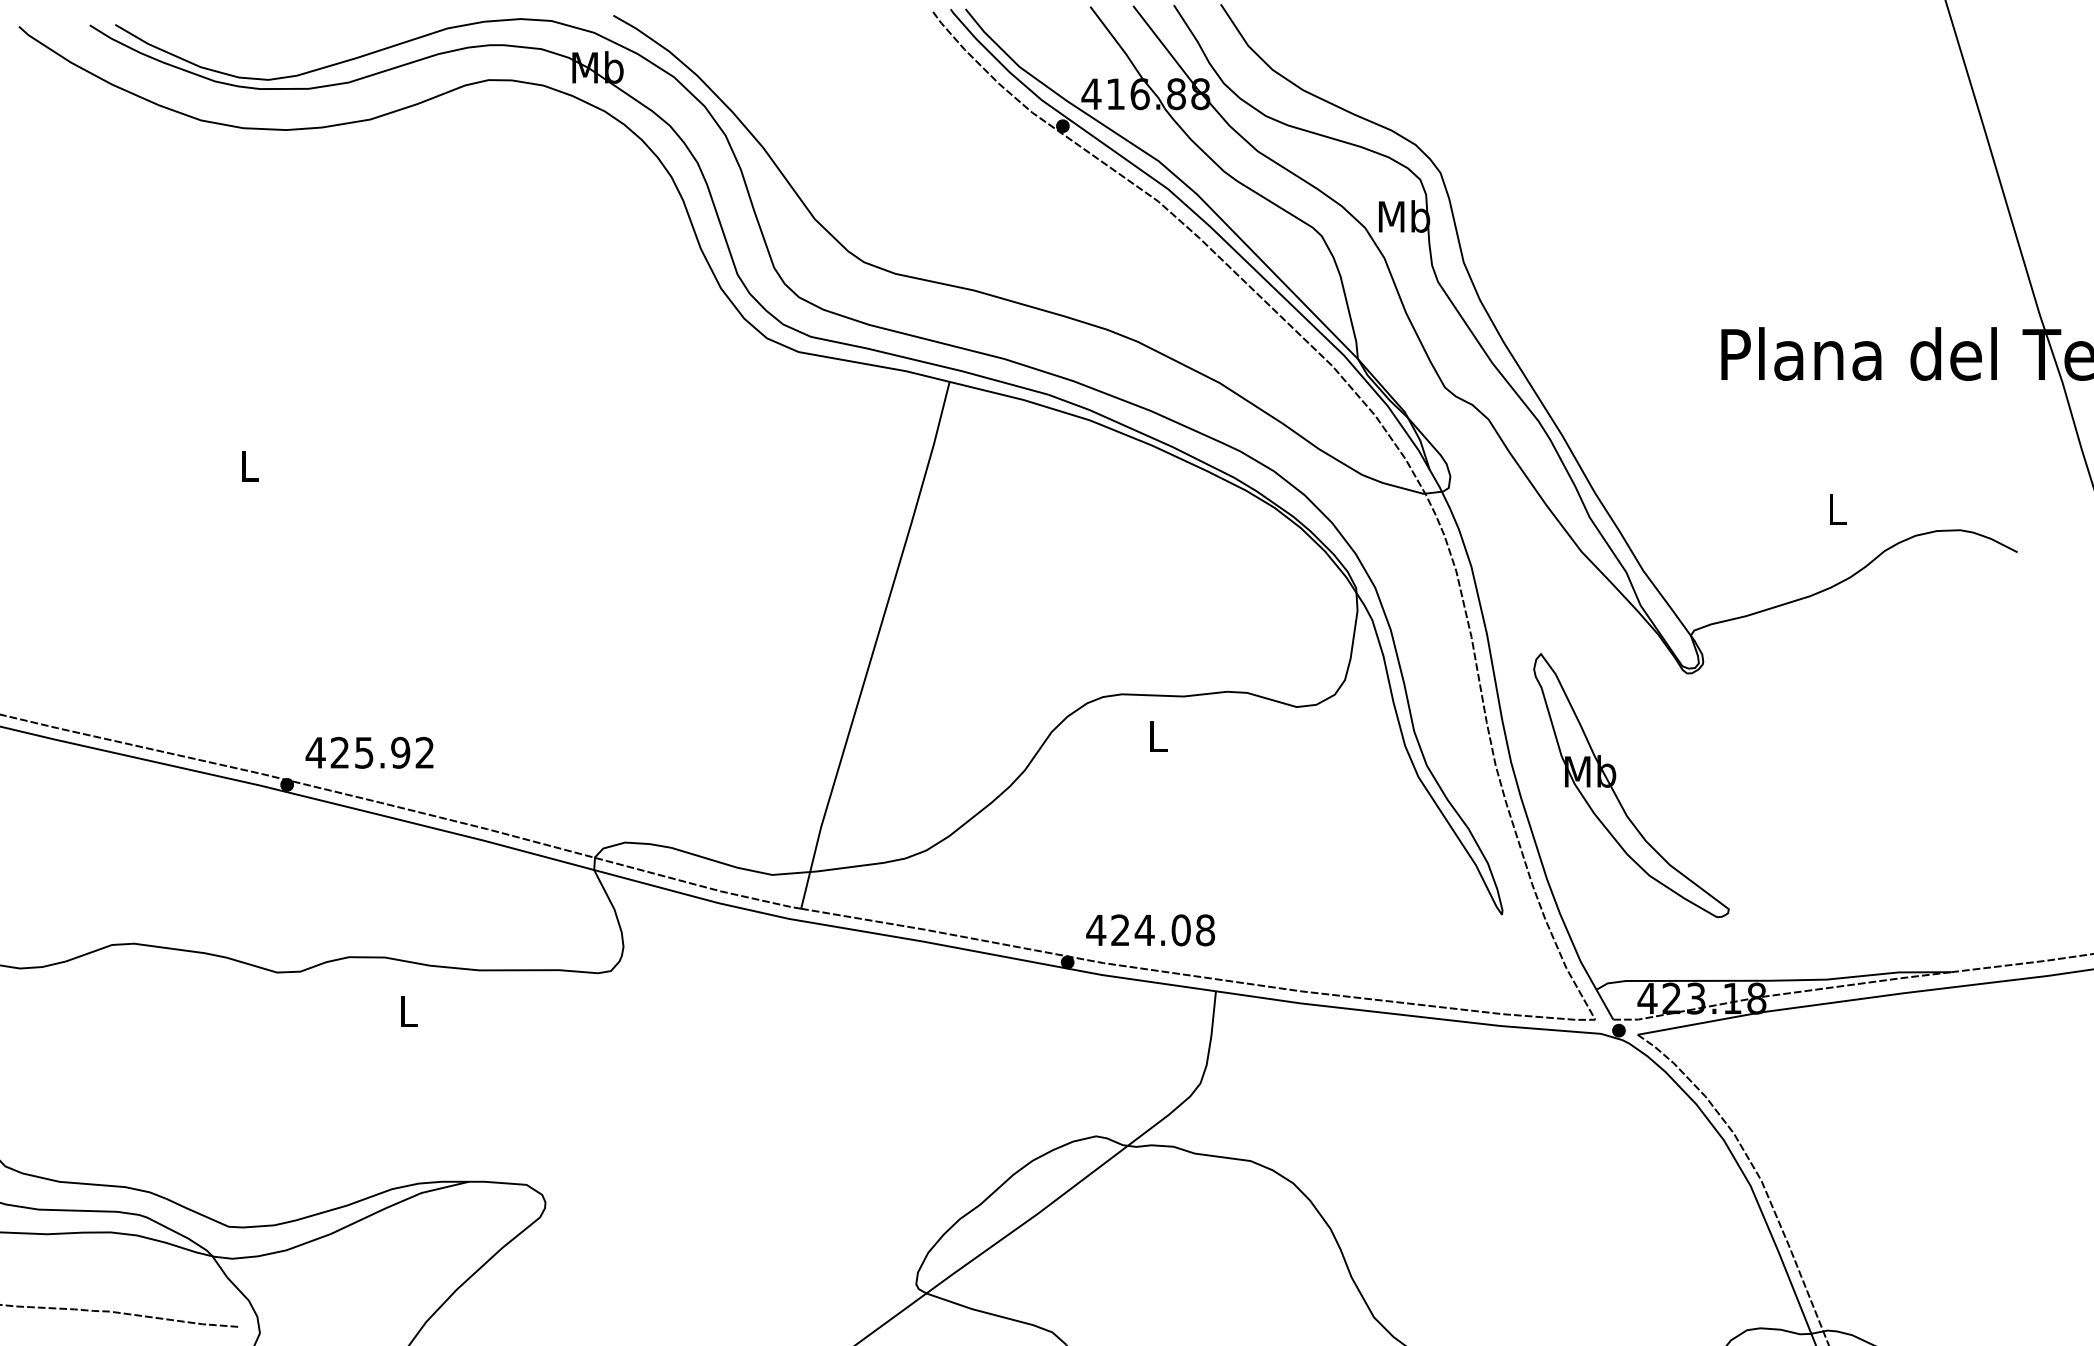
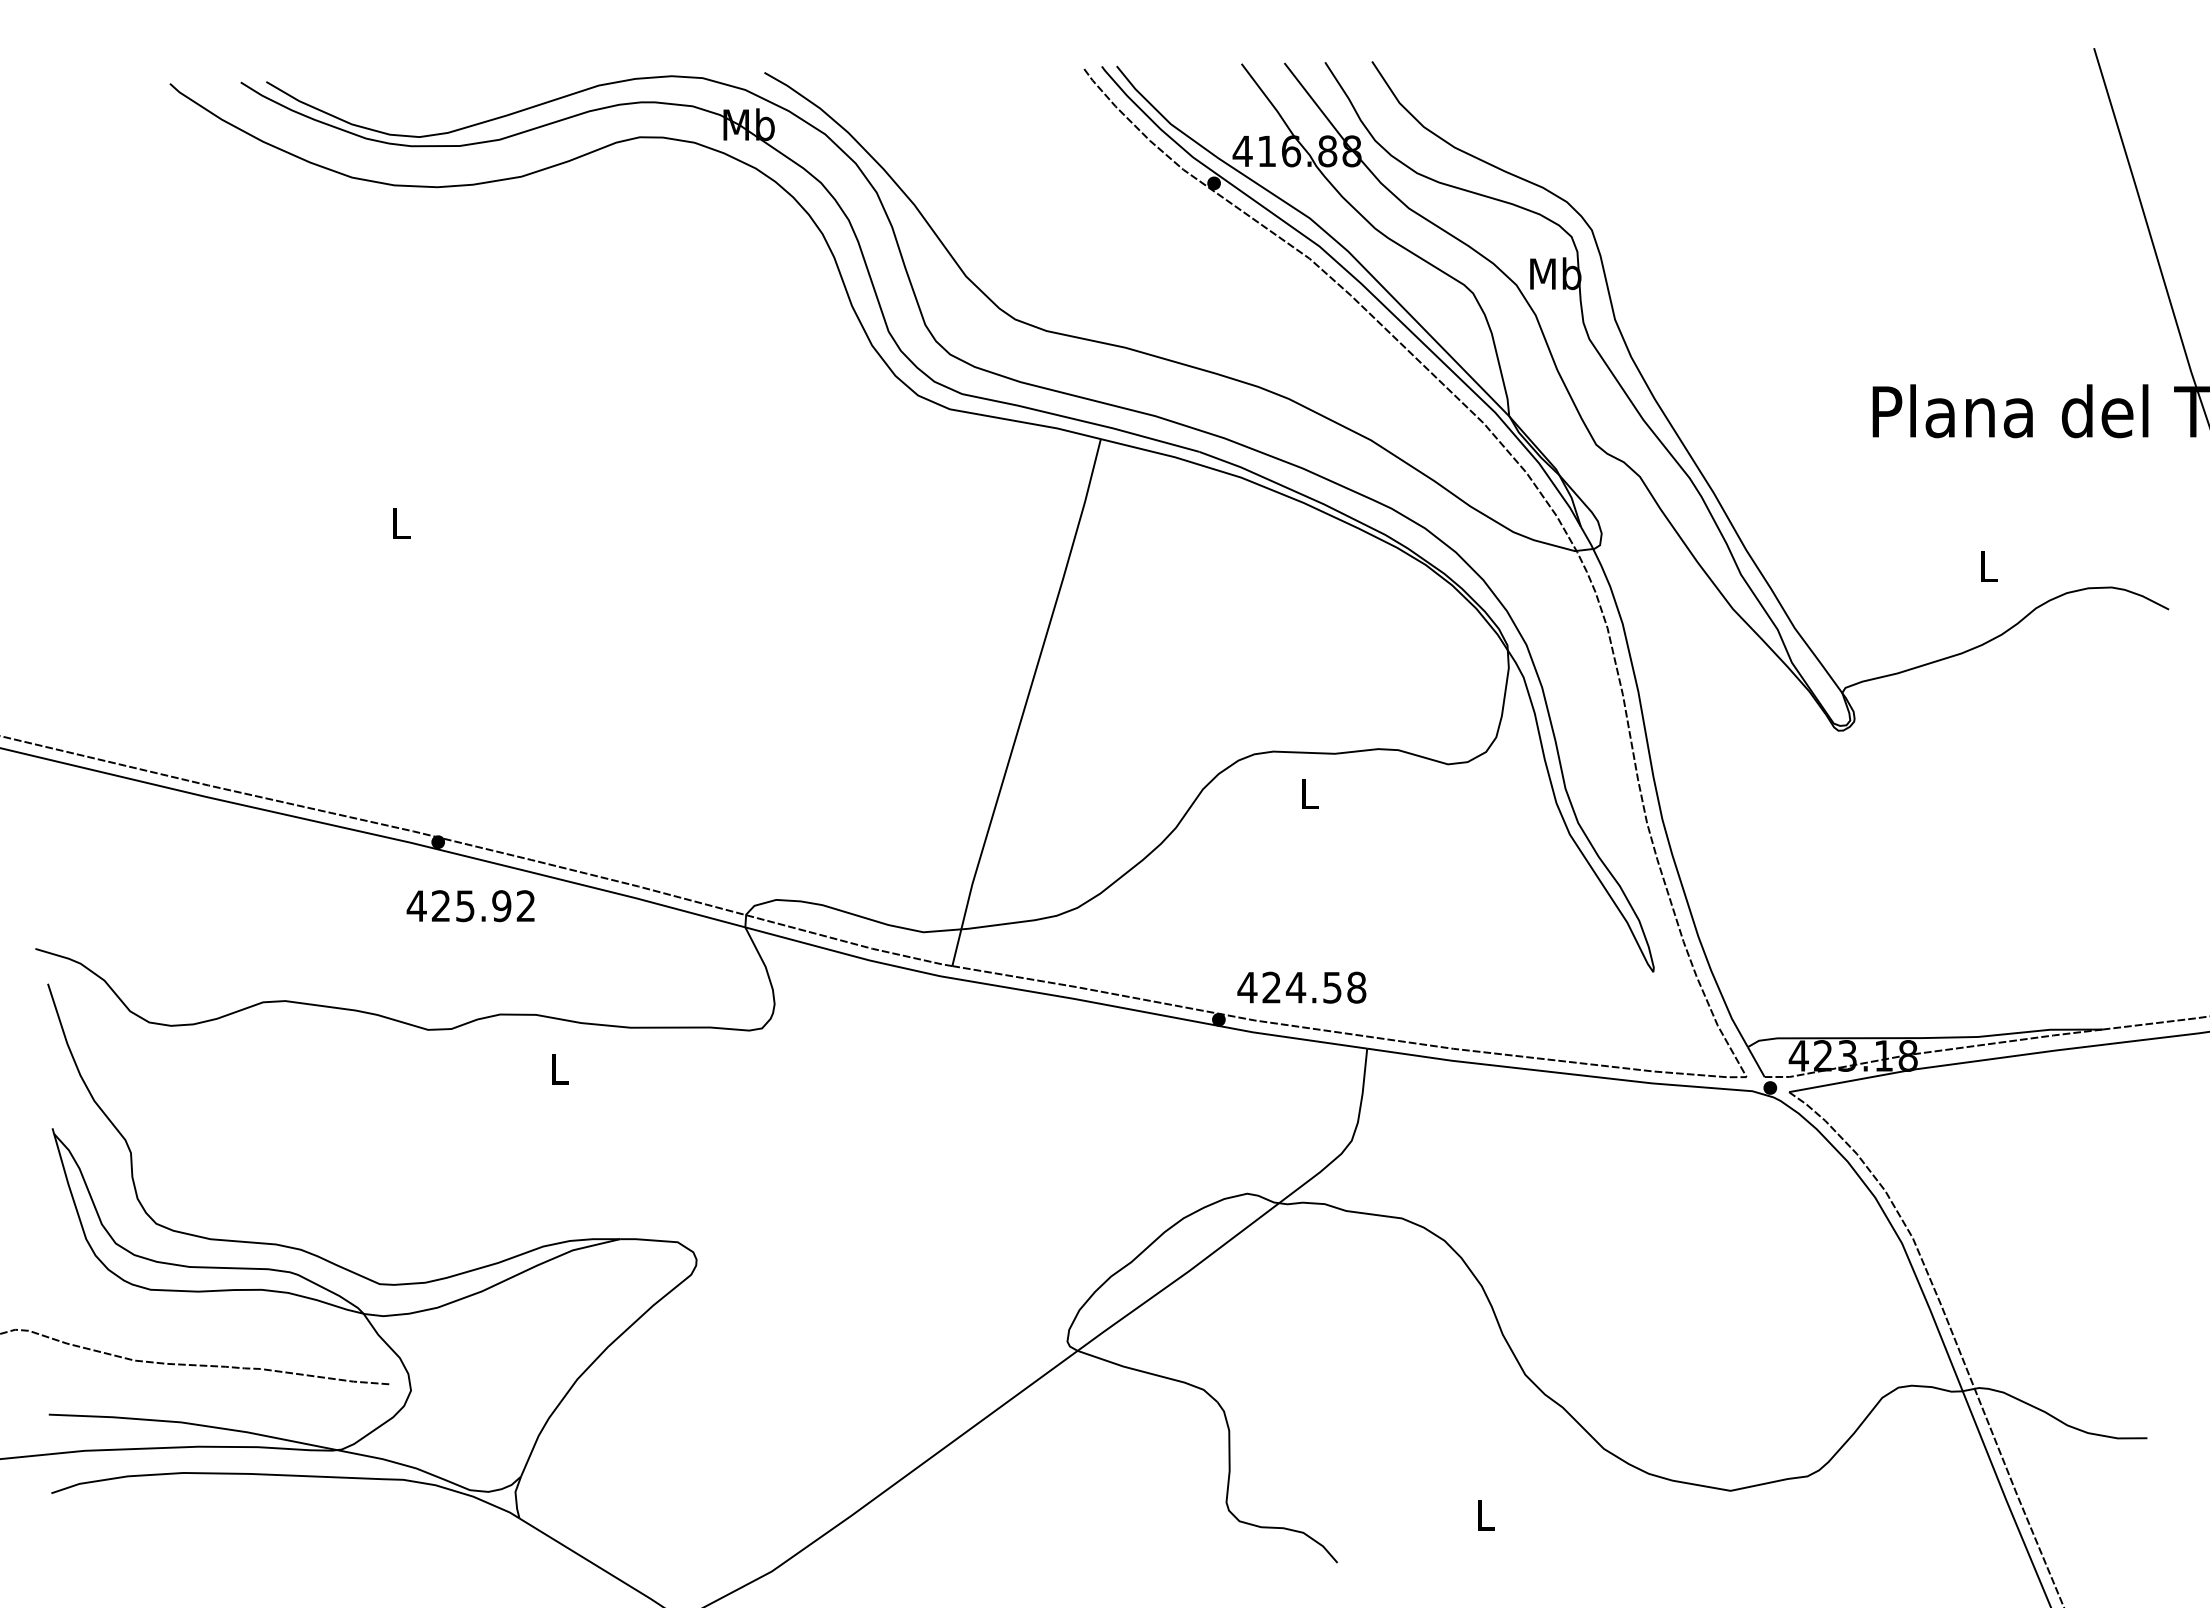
text: (369, 753) -> (470, 906), moved
part: (1616, 779) -> (1767, 836), removed
text: (1181, 930) -> (1332, 987), 424.08 -> 424.58

